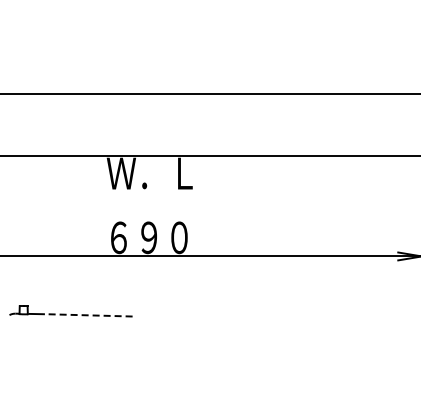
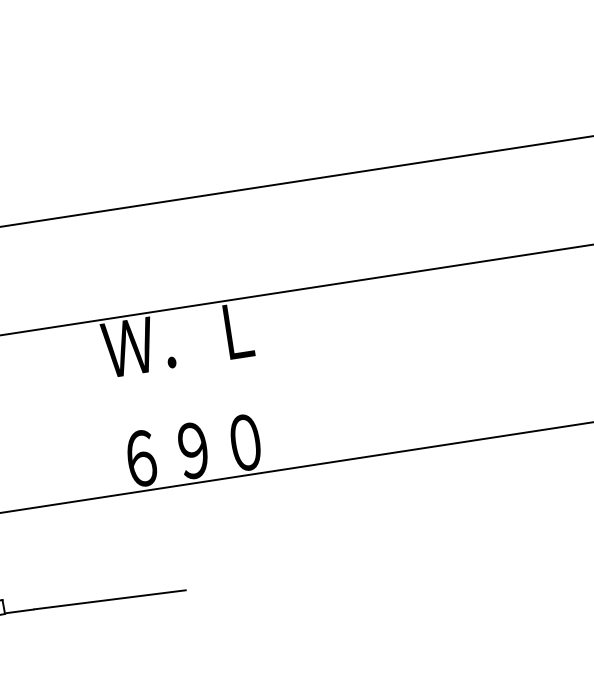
line: (88, 315) -> (109, 600), dashed -> solid

